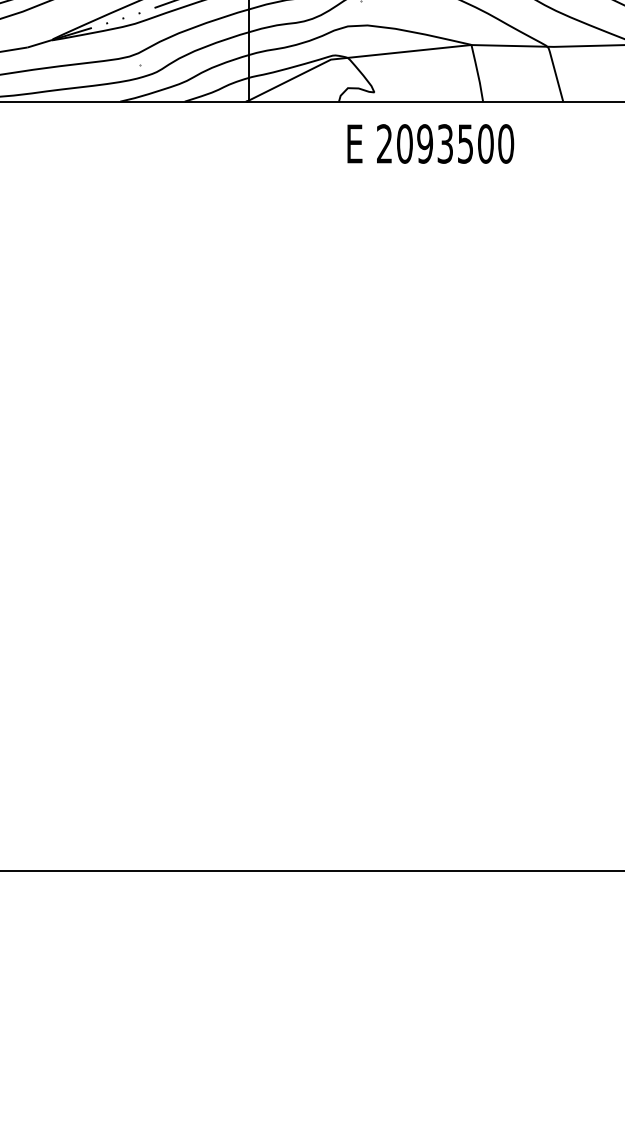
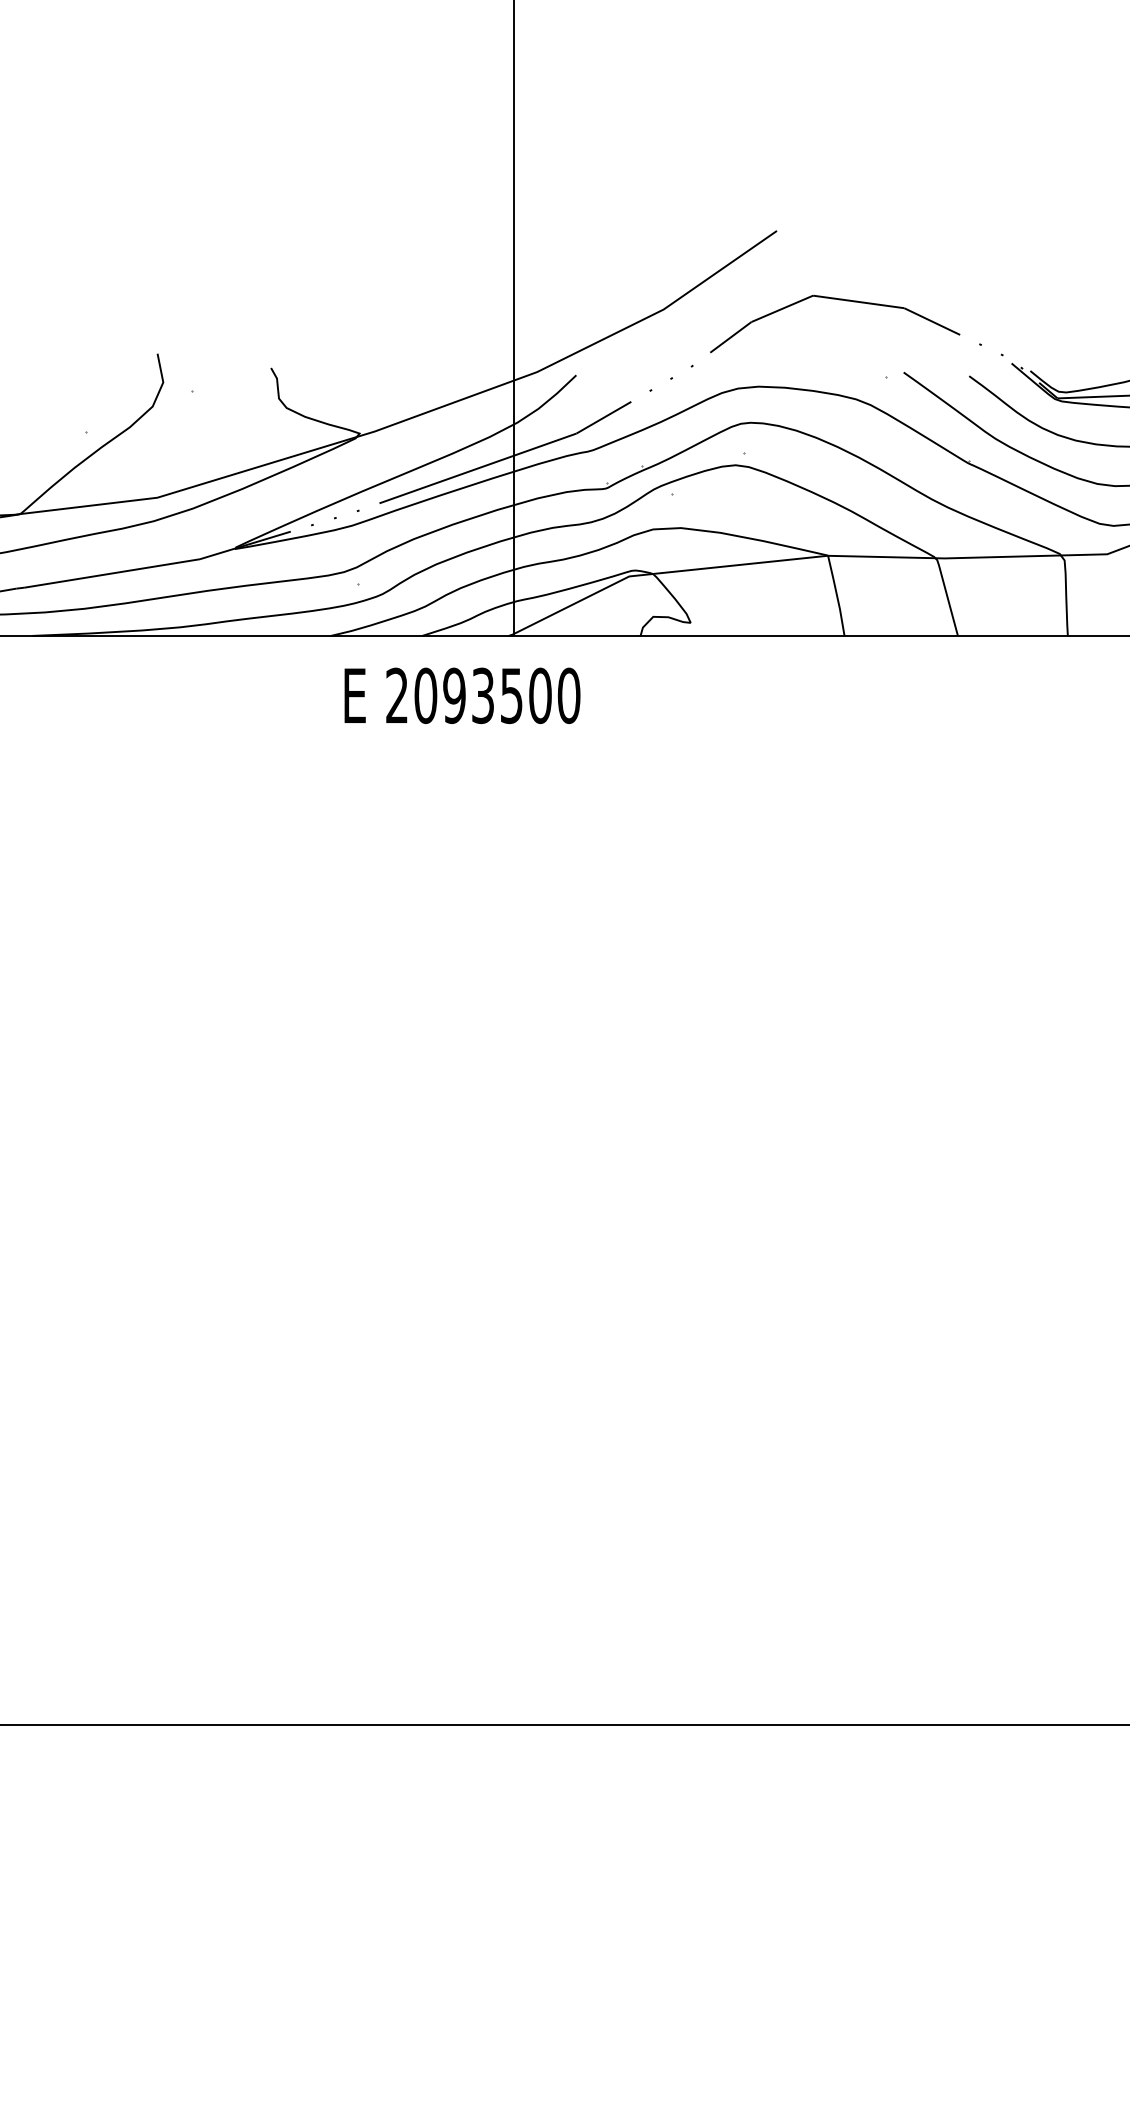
text: (430, 143) -> (462, 695), moved

